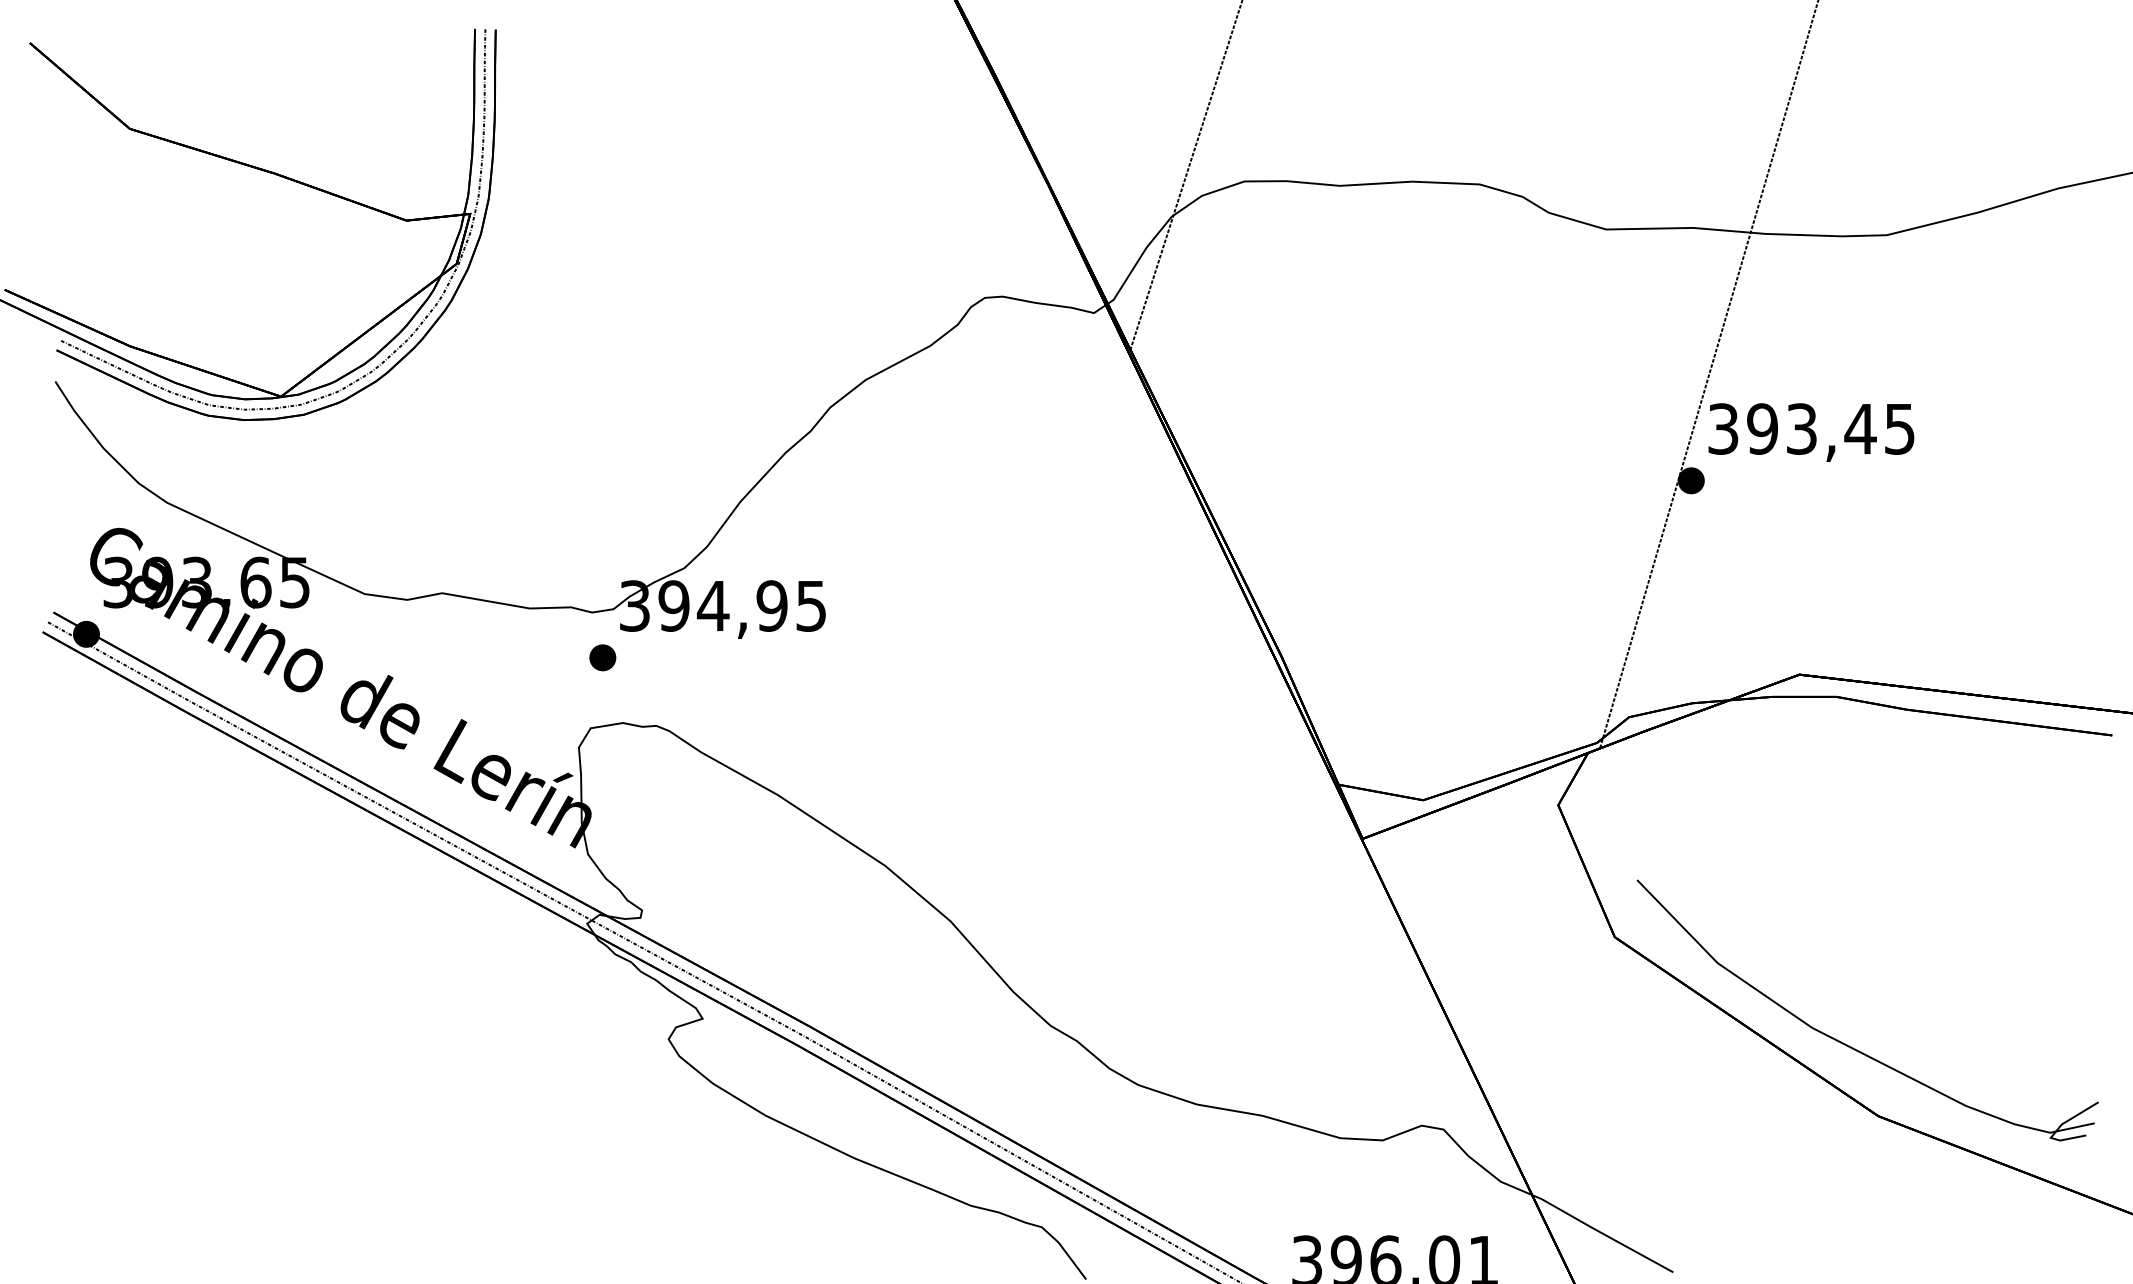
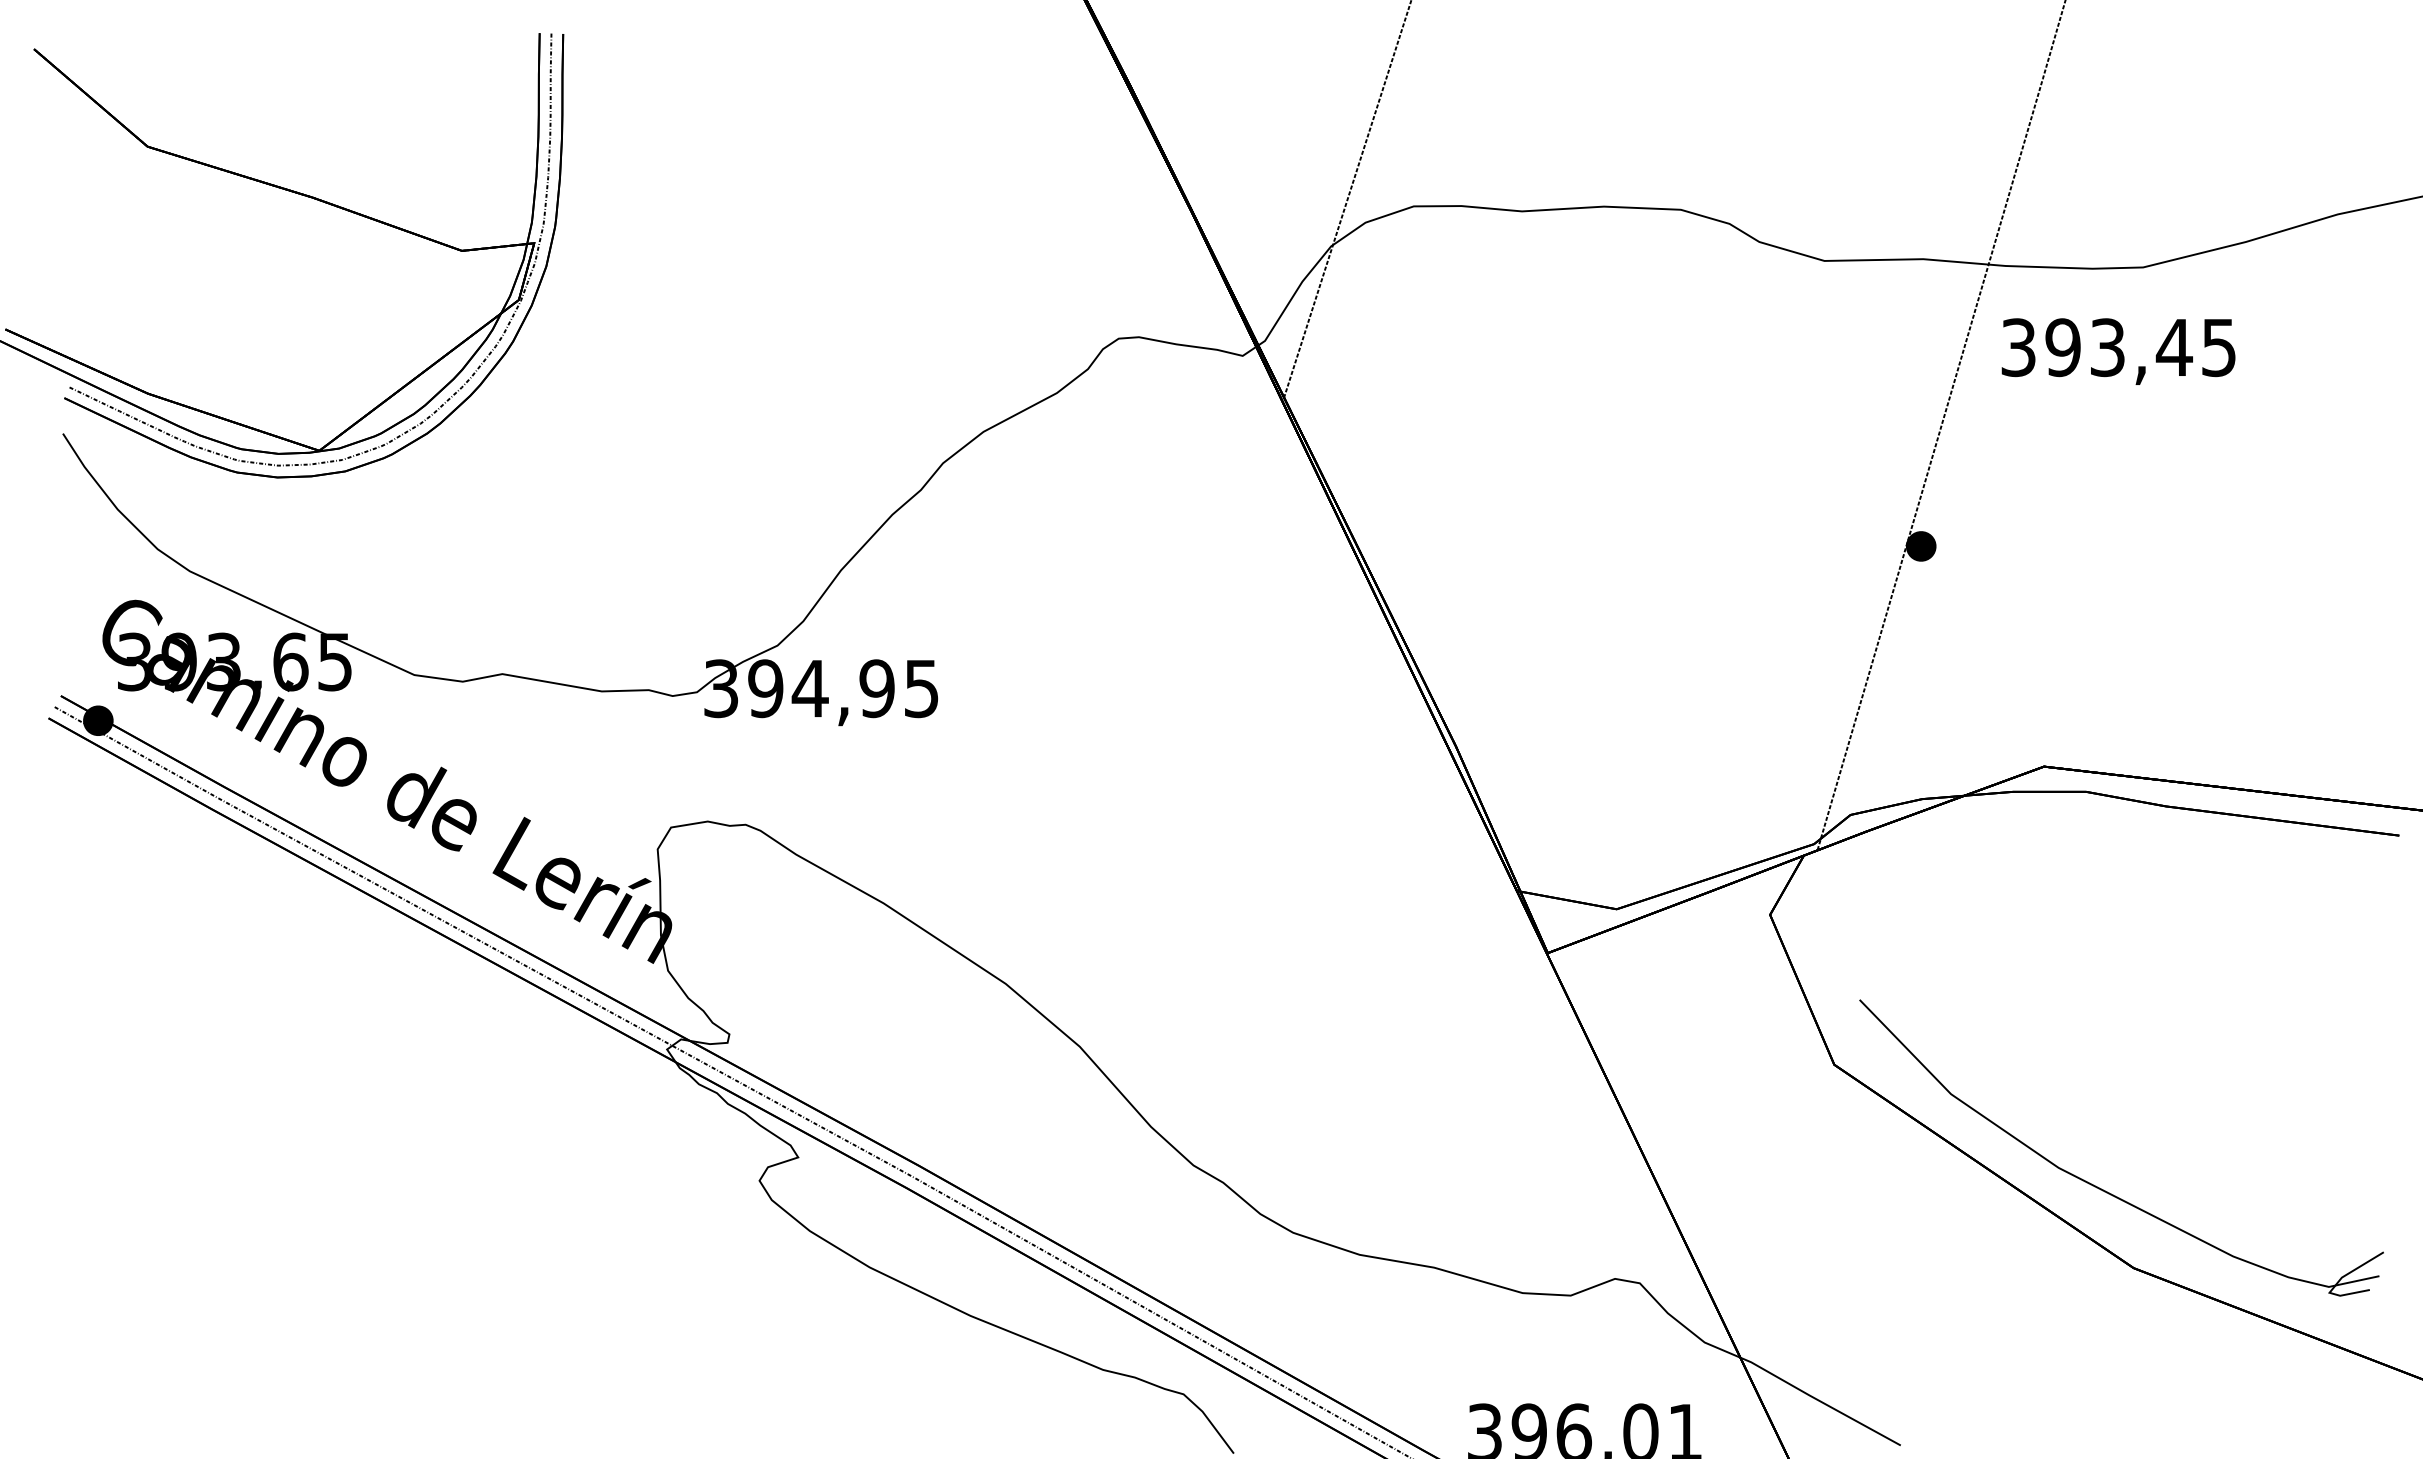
text: (1811, 432) -> (2118, 351), moved
part: (602, 657) -> (684, 747), removed

